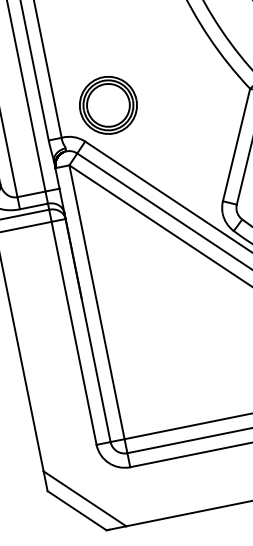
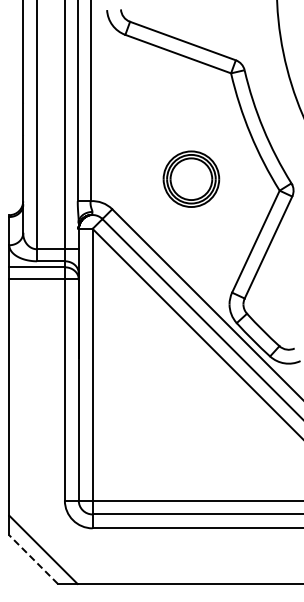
part: (108, 104) -> (191, 178), moved
line: (76, 510) -> (33, 559), solid -> dashed

